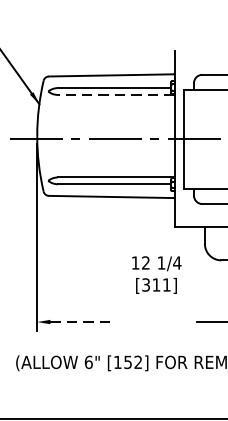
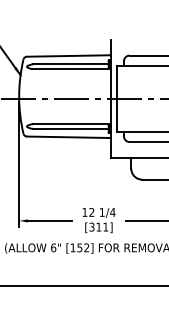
line: (115, 95) -> (71, 69), dashed -> solid
text: (155, 275) -> (98, 220), moved
line: (82, 321) -> (49, 220), dashed -> solid

